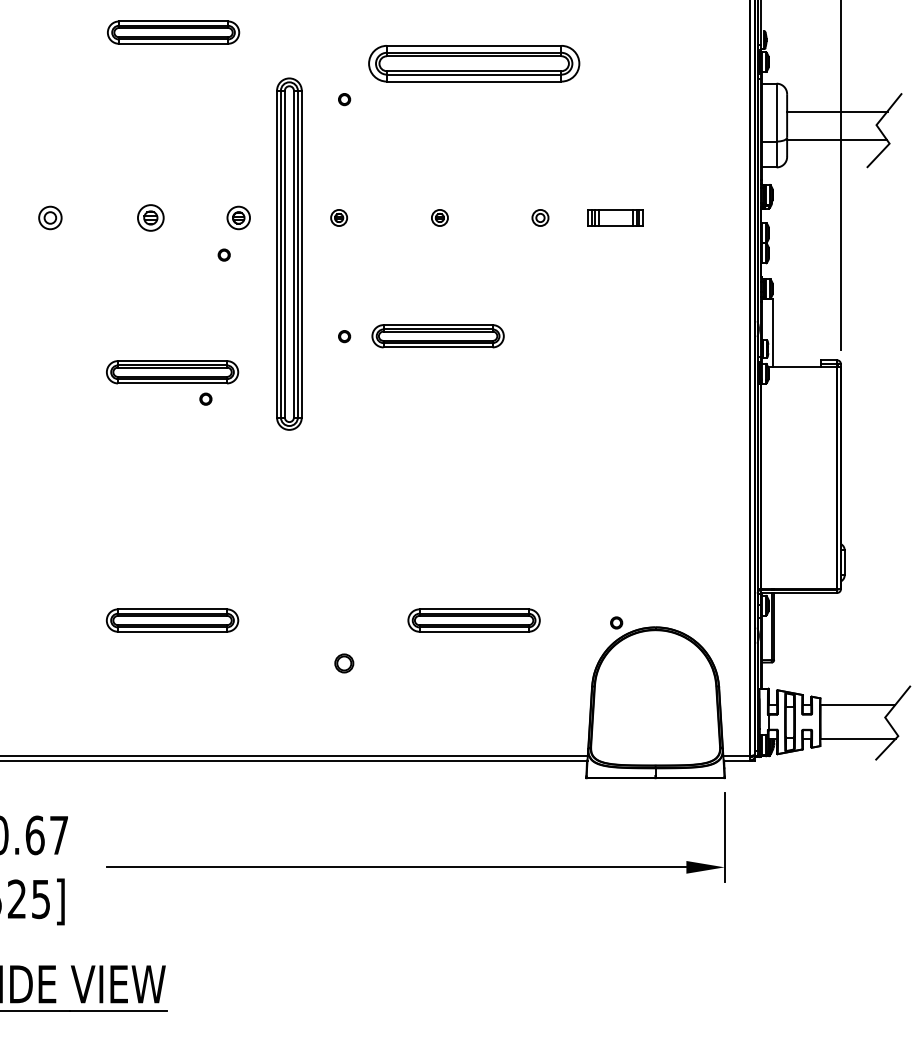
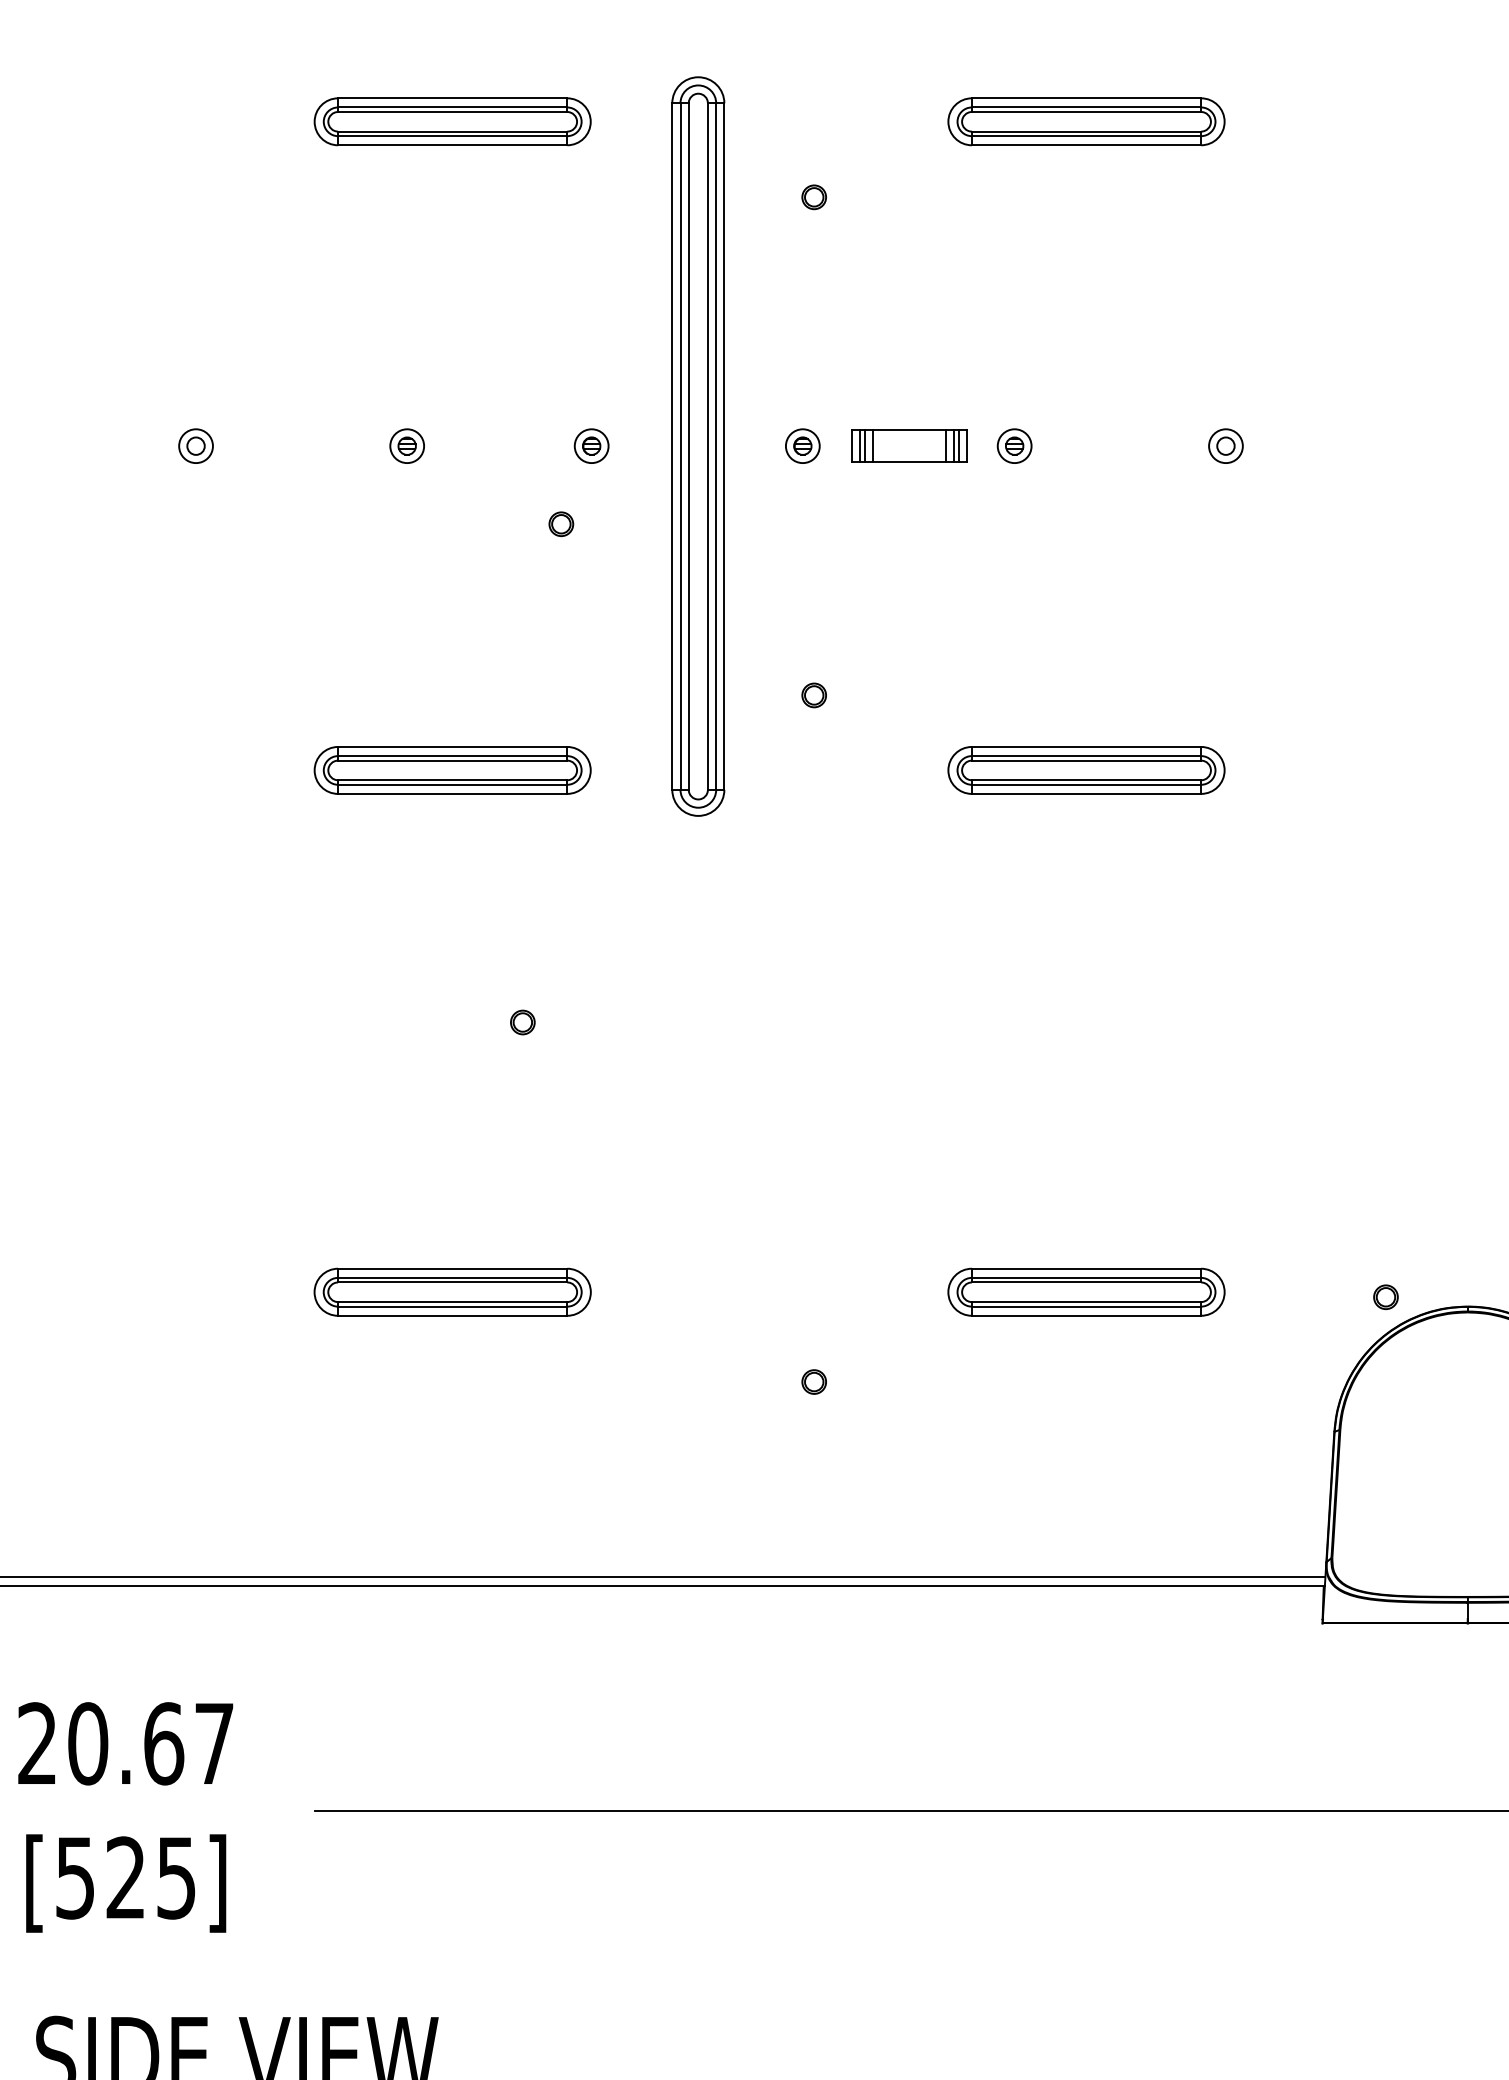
part: (173, 32) -> (452, 121), moved
part: (473, 63) -> (1085, 121), size x0.62
part: (50, 217) -> (196, 445), size x0.71
part: (150, 217) -> (406, 445), size x0.62
part: (238, 217) -> (591, 445), size x0.71
part: (615, 217) -> (908, 445), moved
part: (289, 253) -> (698, 445), moved
part: (437, 336) -> (1085, 770), moved
part: (205, 398) -> (521, 1021), moved
part: (344, 662) -> (814, 1380), size x0.62

